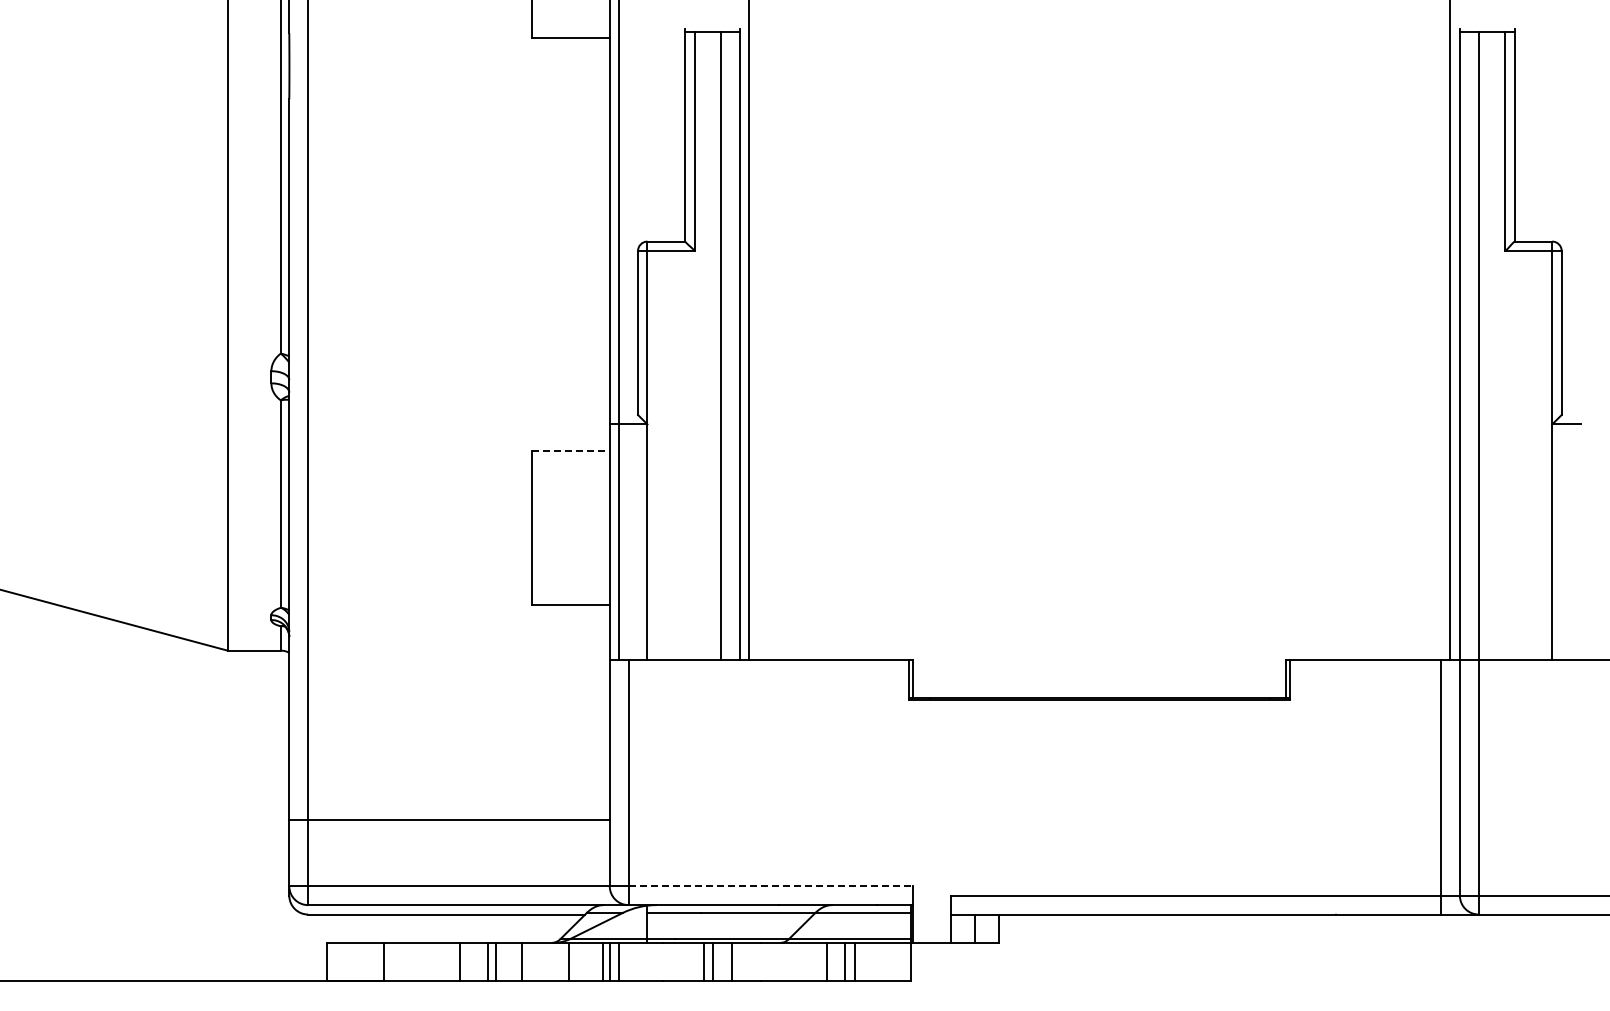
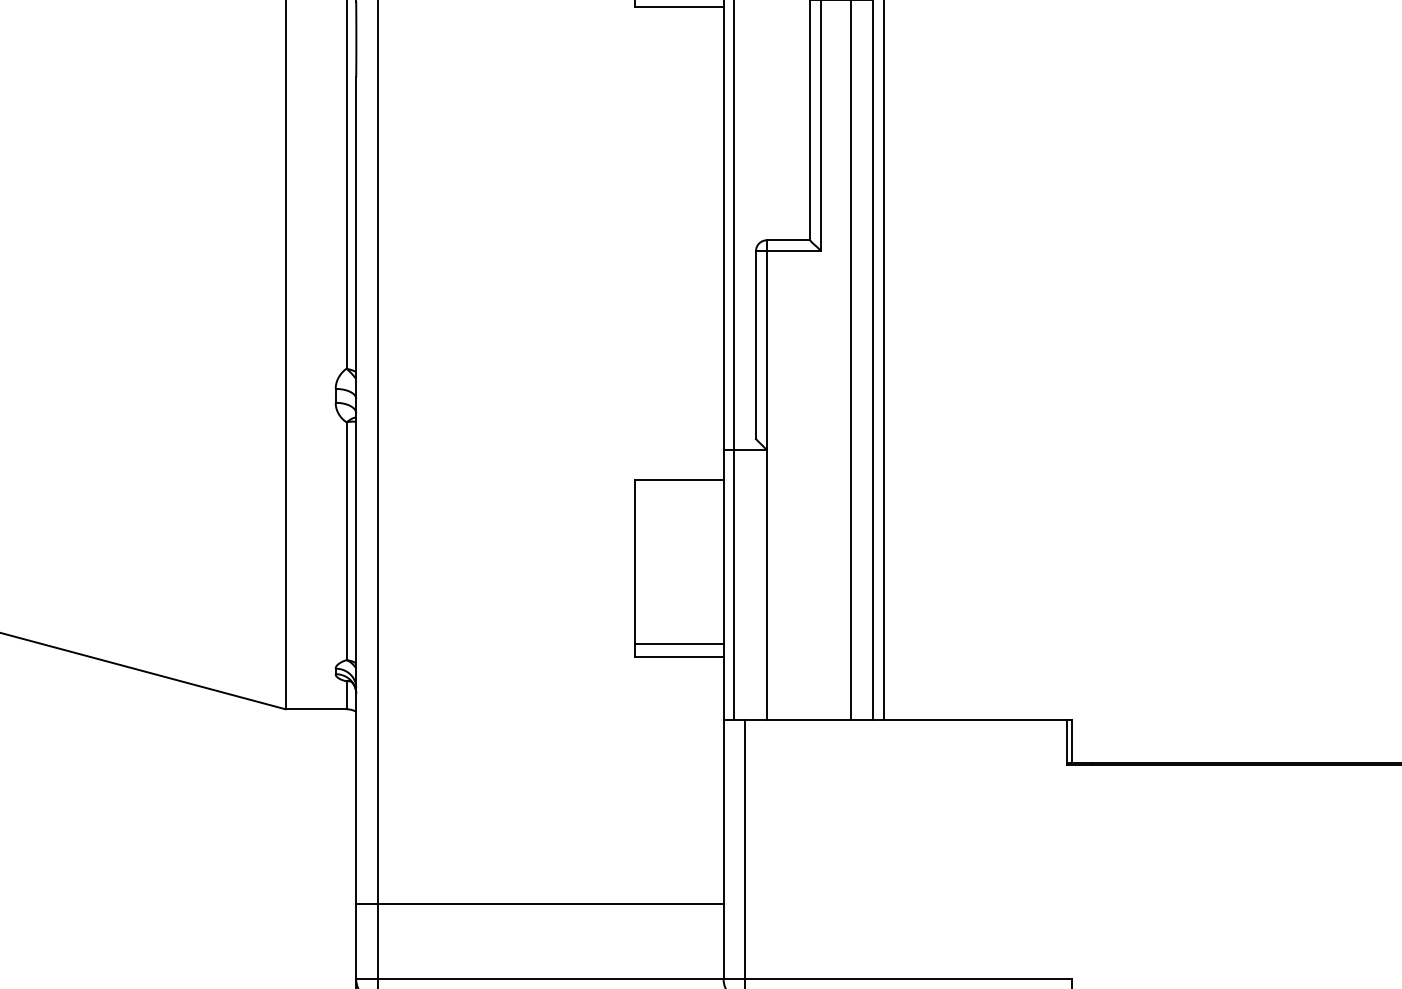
line: (571, 450) -> (679, 479), dashed -> solid
line: (570, 594) -> (678, 644), added
line: (771, 886) -> (909, 979), dashed -> solid

